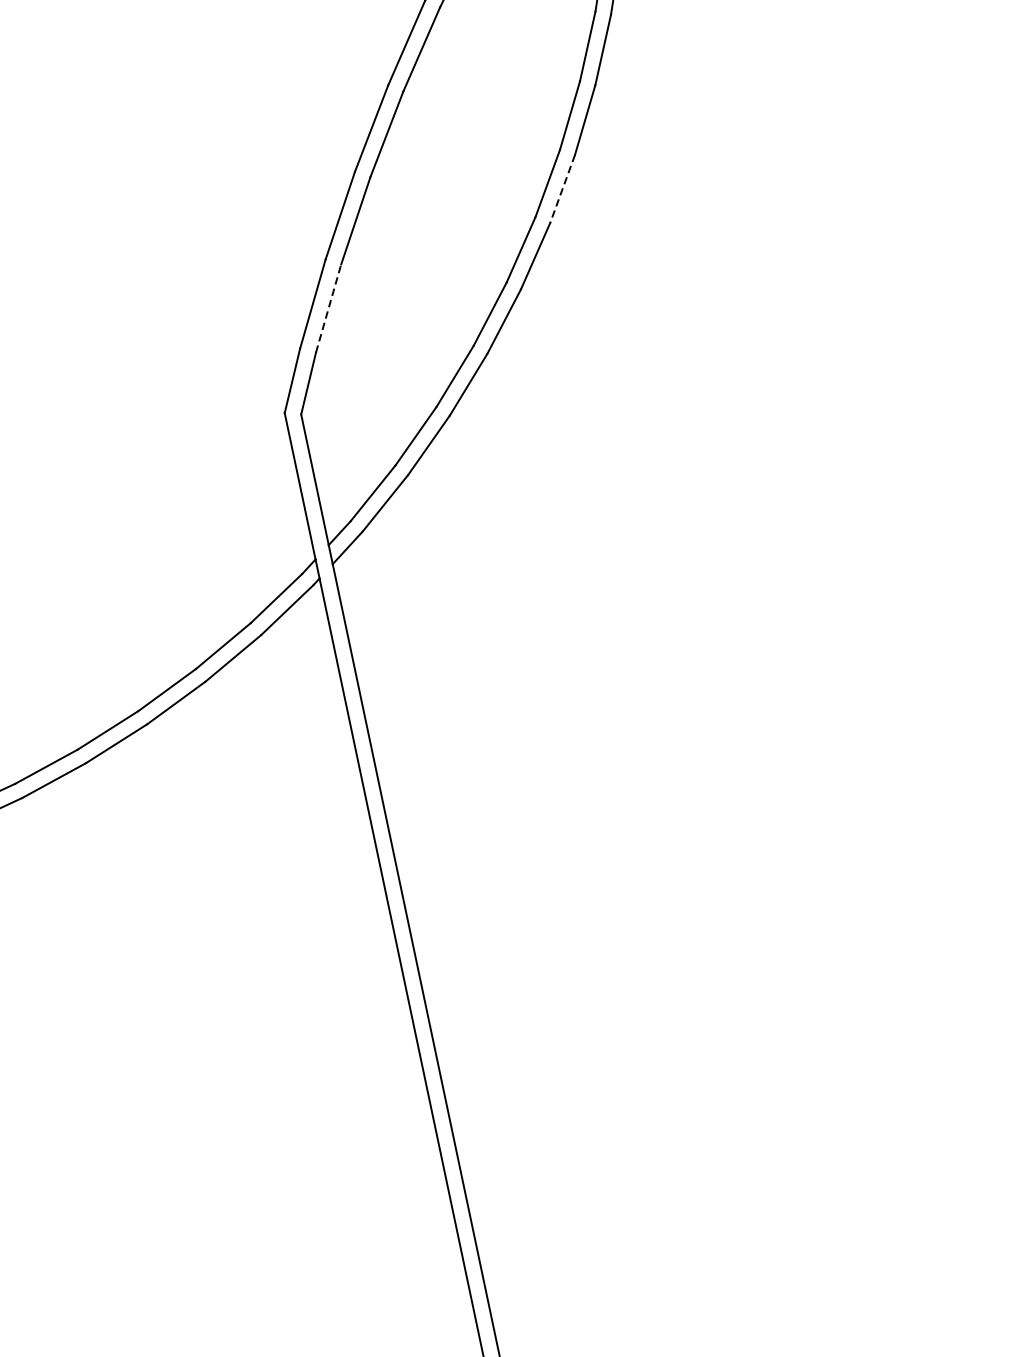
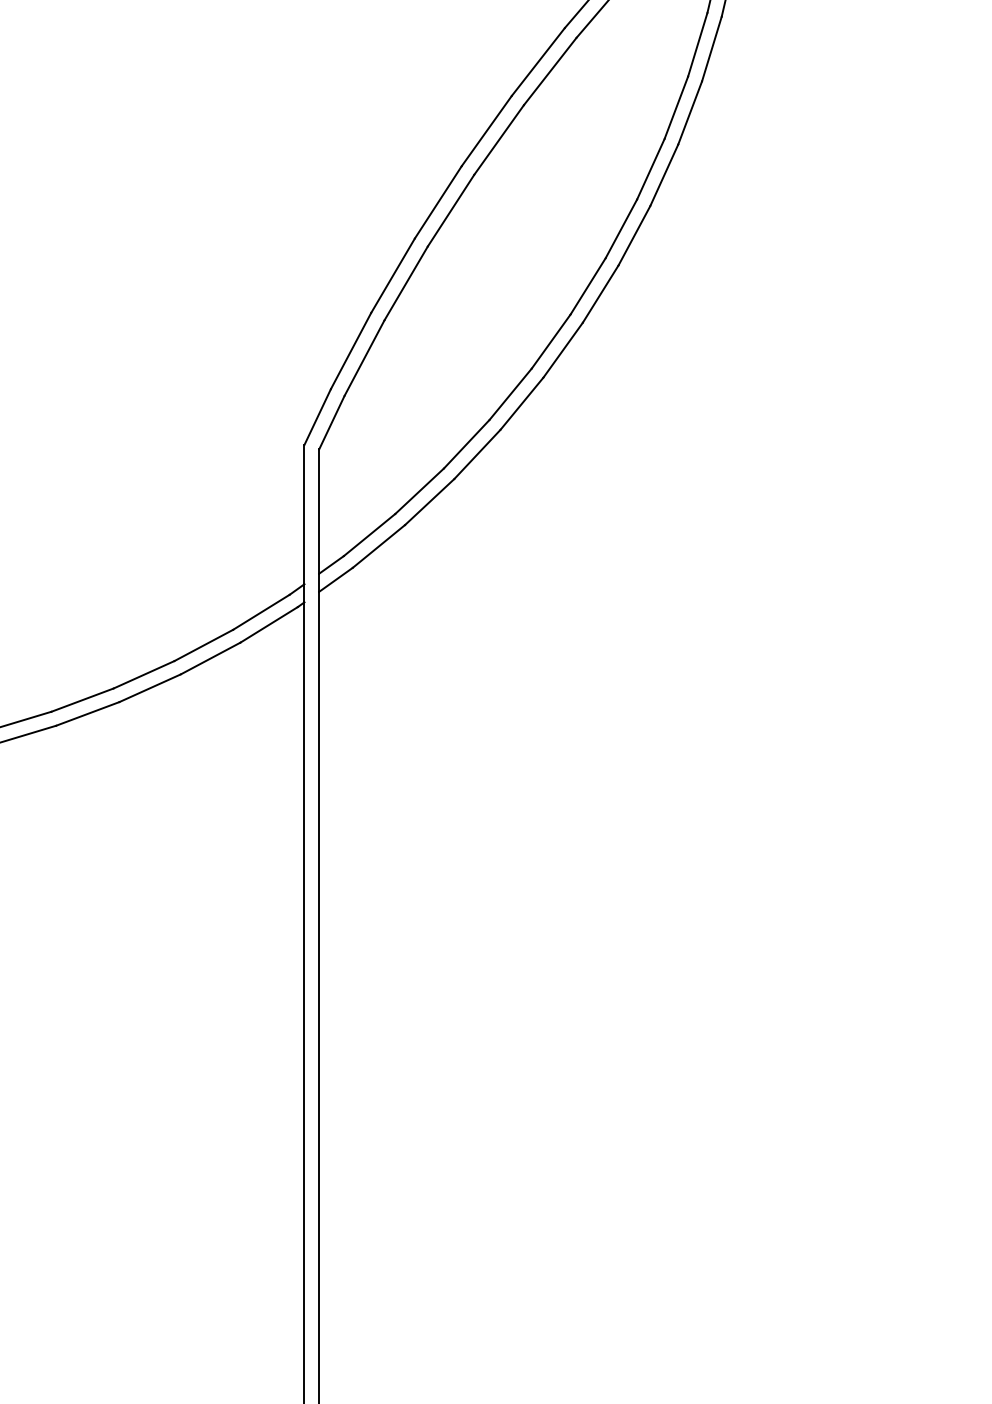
line: (562, 189) -> (600, 294), dashed -> solid
line: (328, 308) -> (364, 358), dashed -> solid

